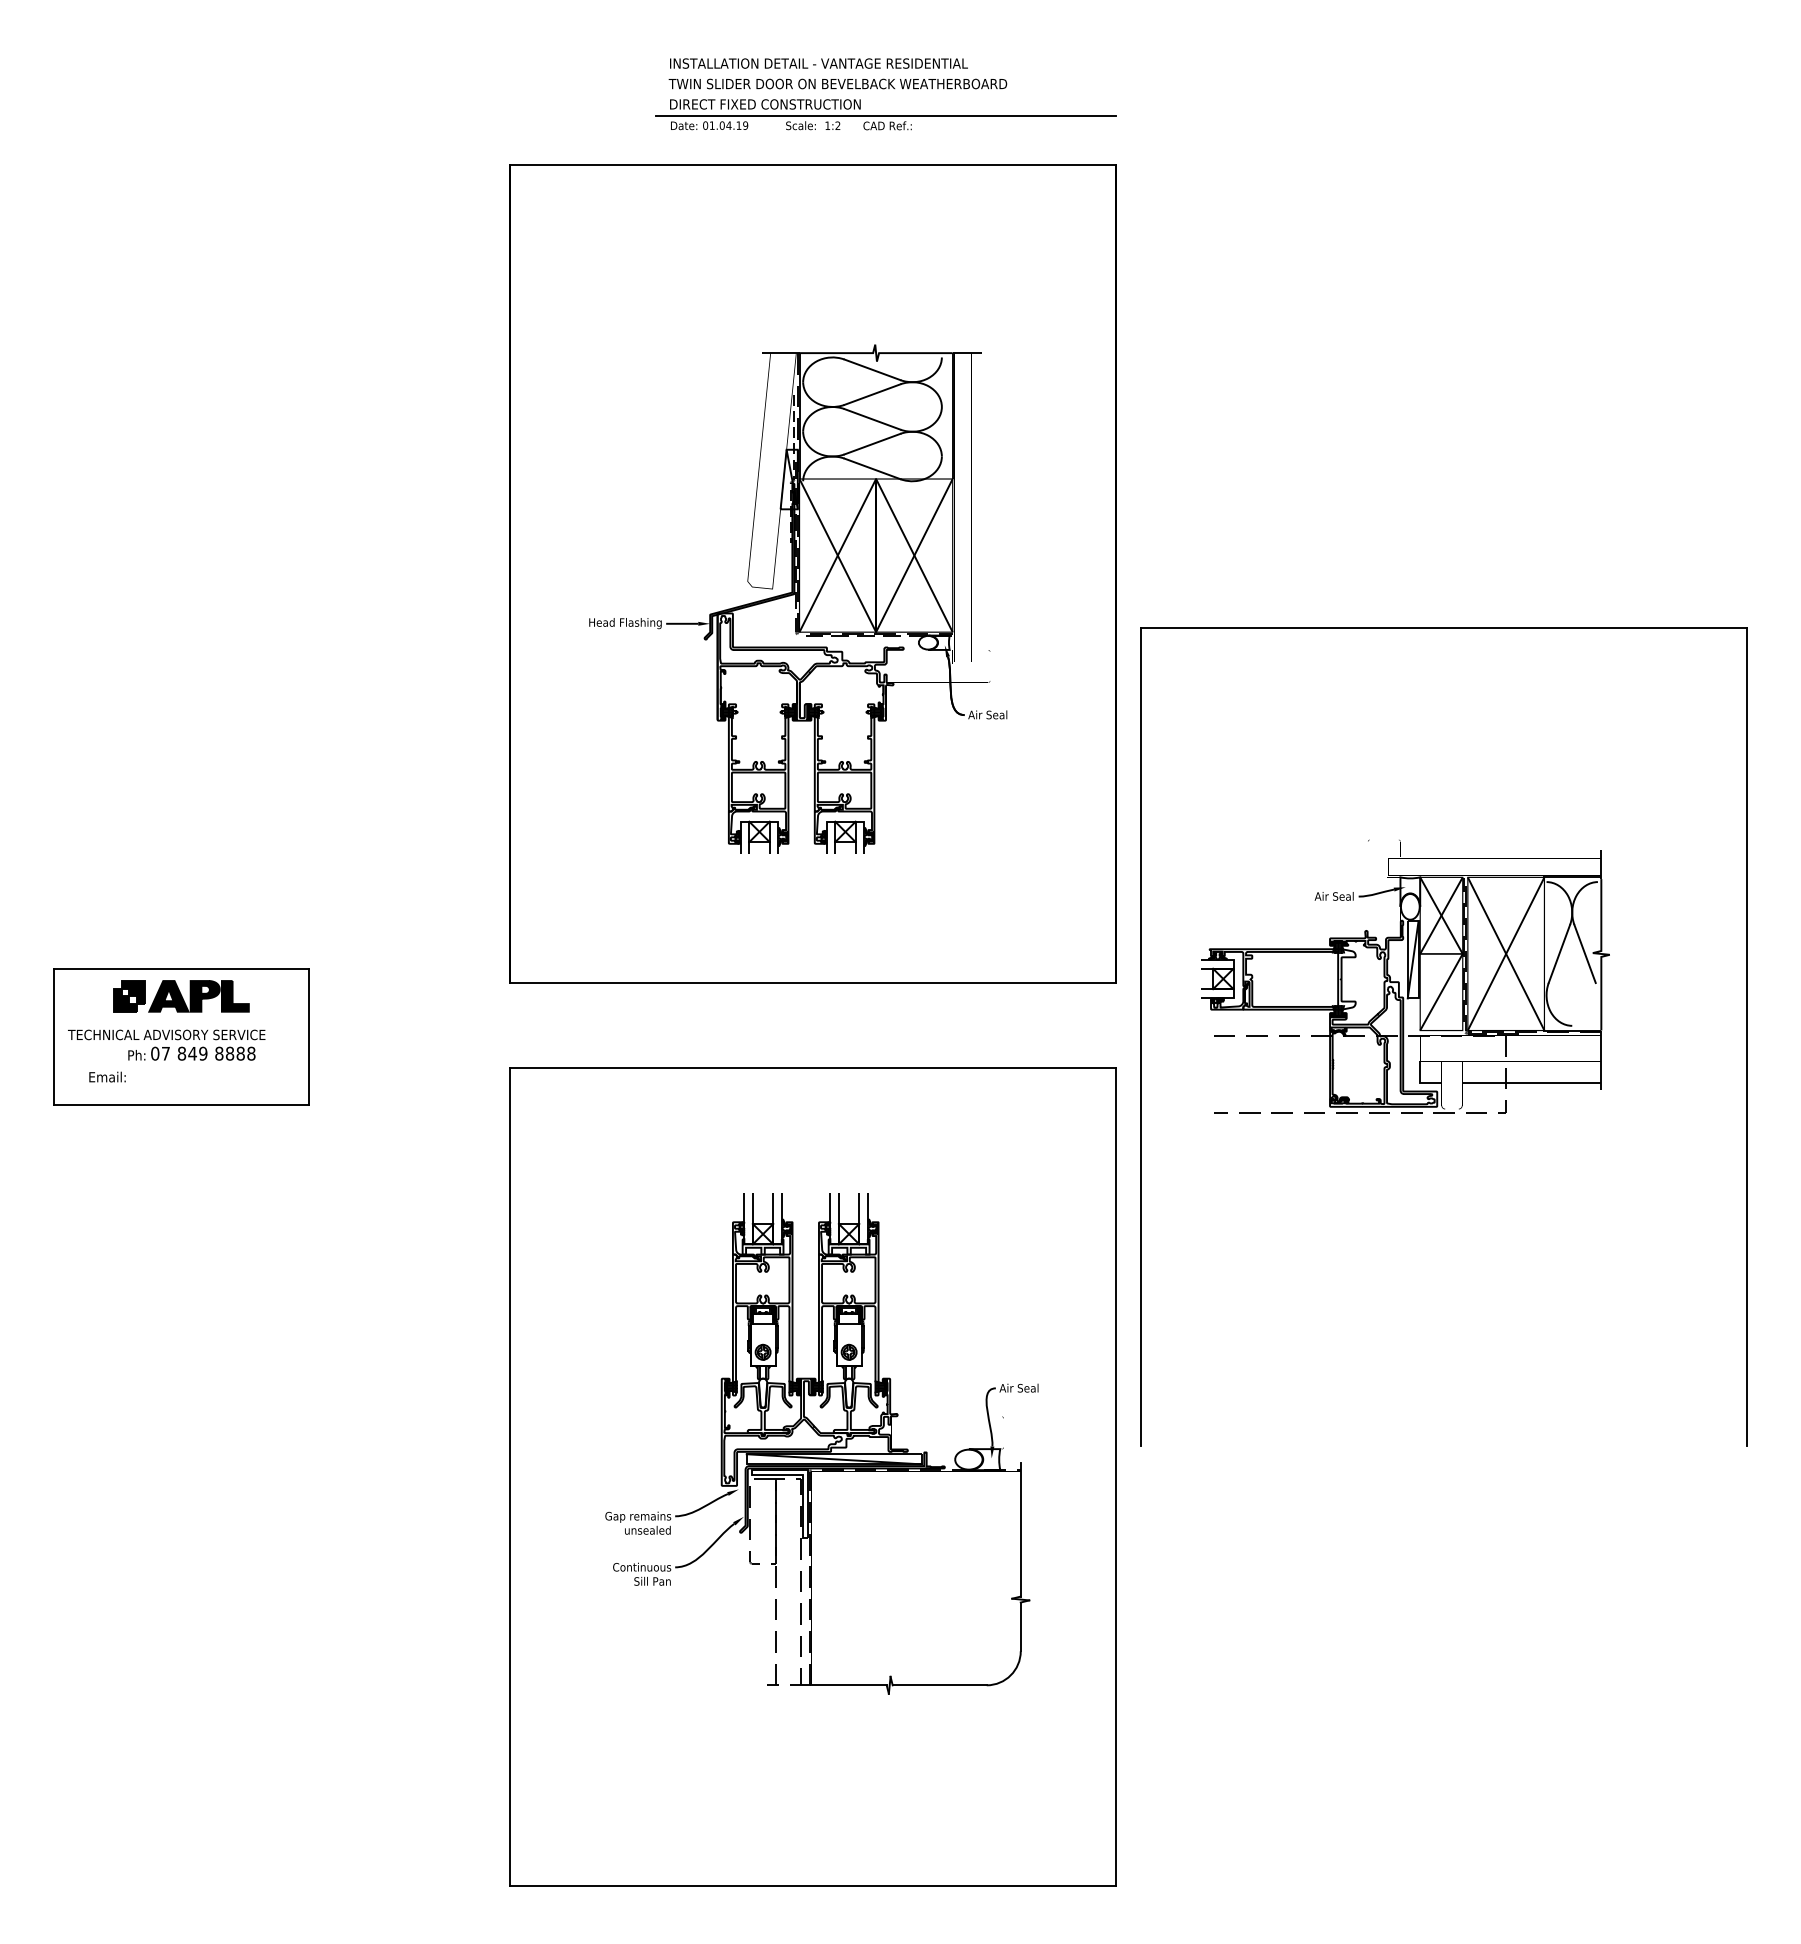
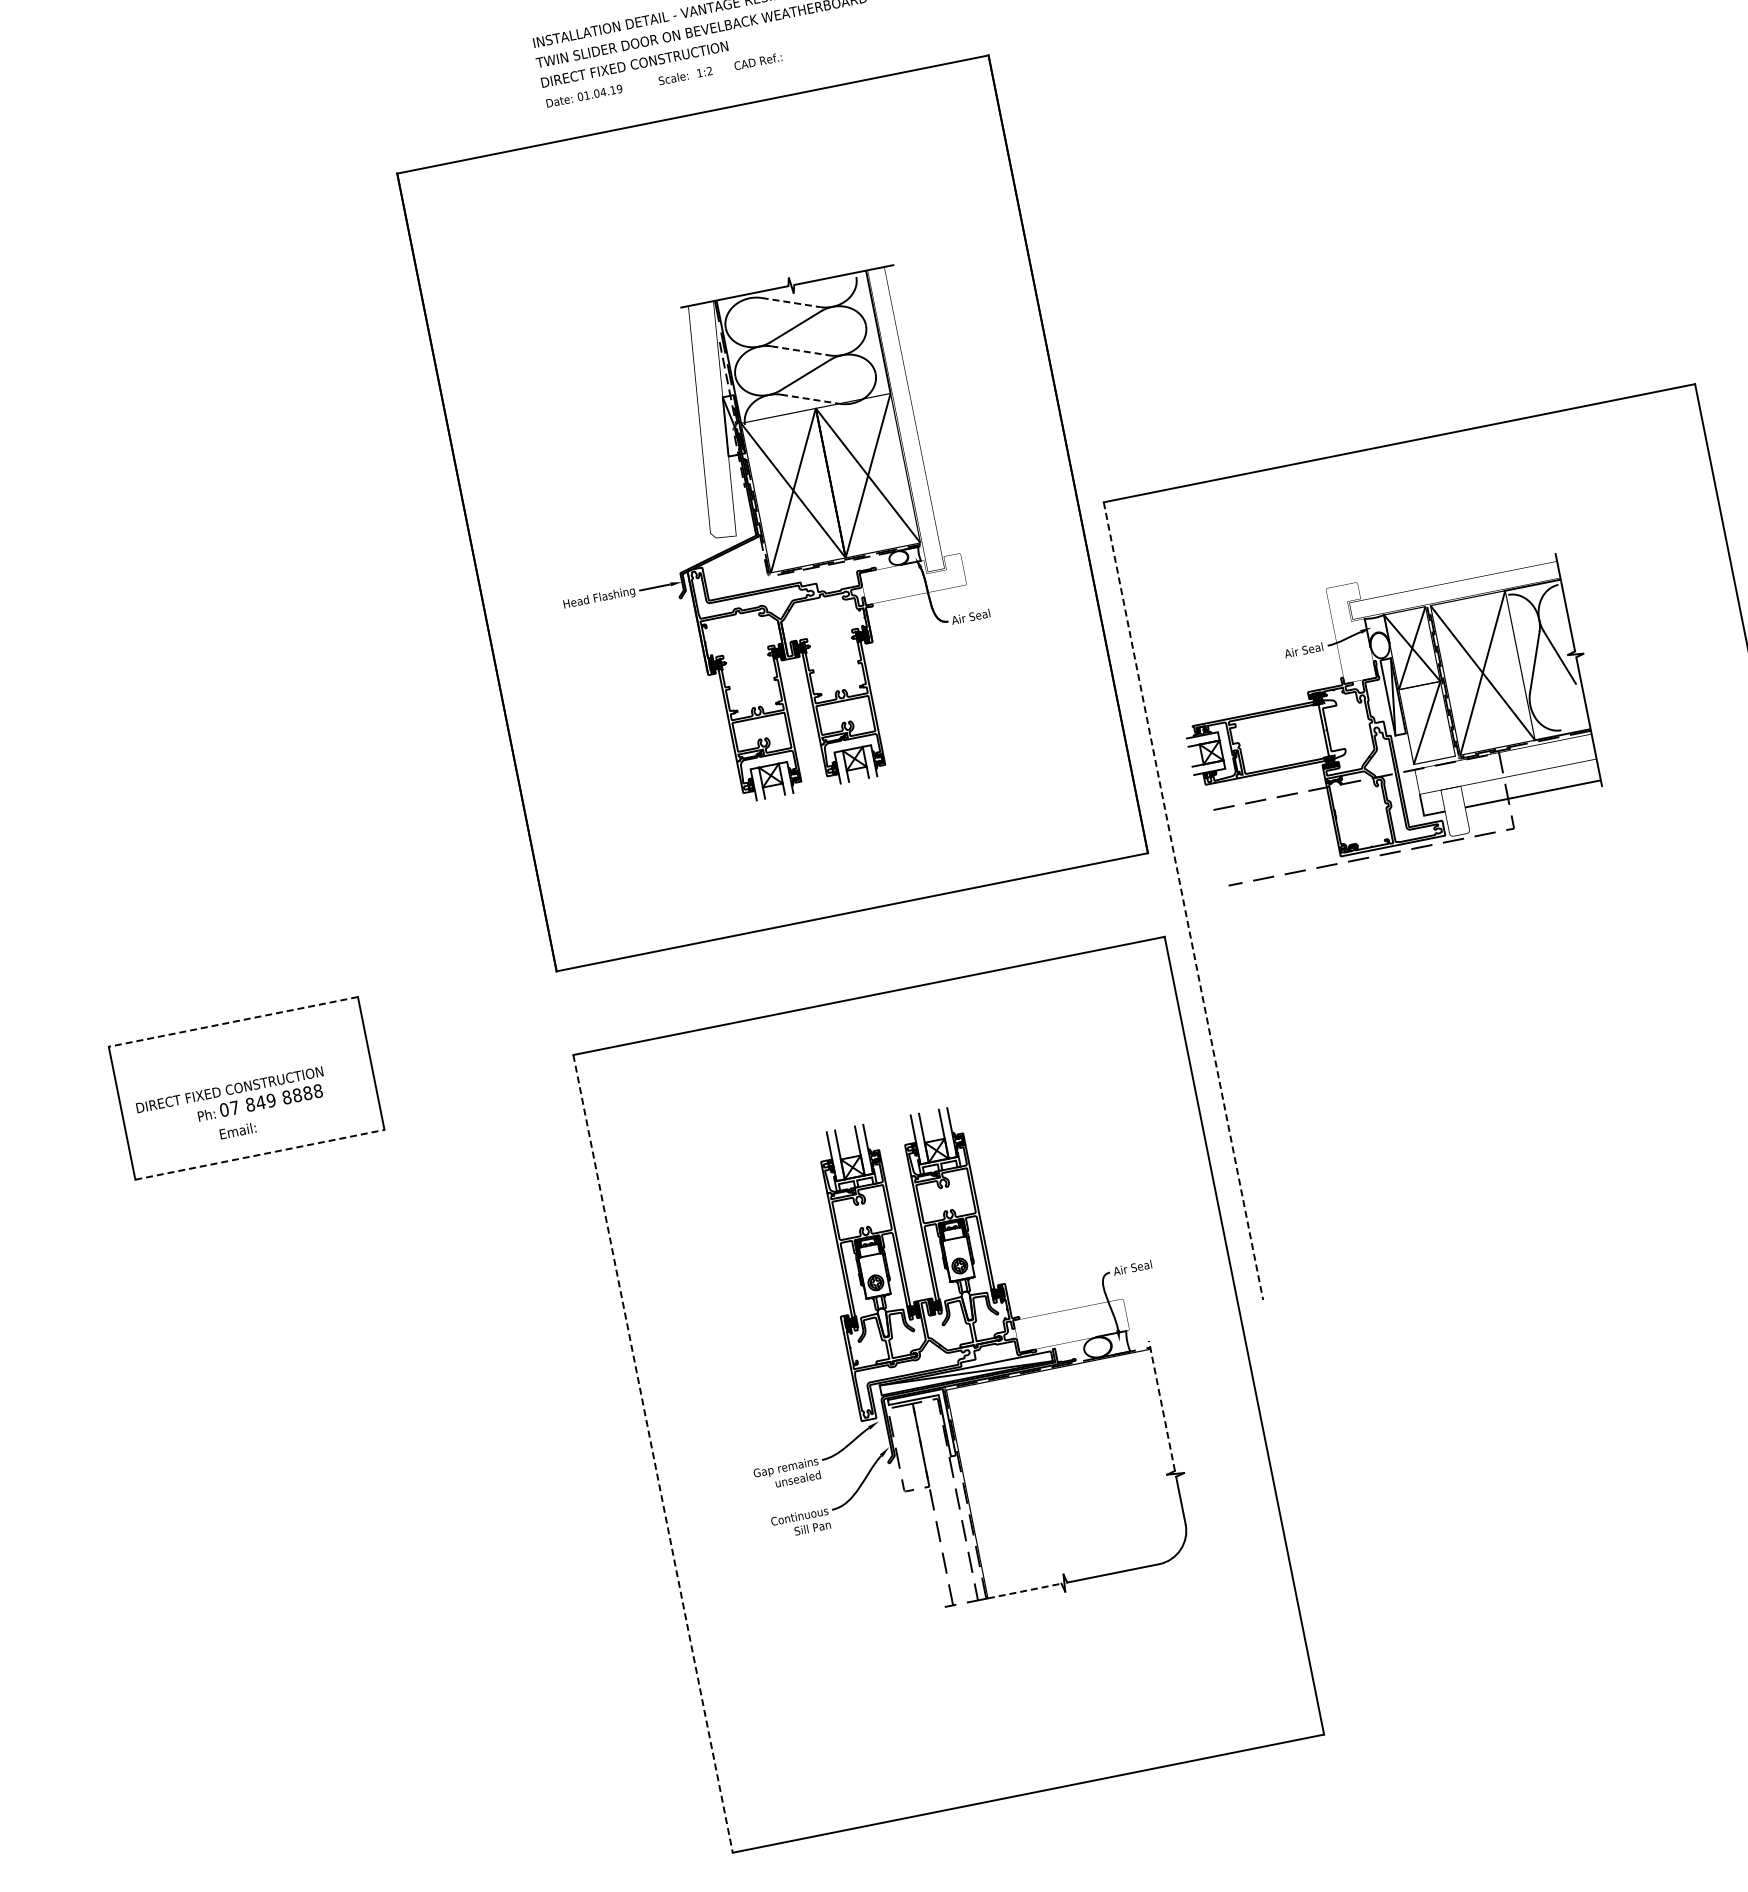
line: (885, 116) -> (754, 52), removed
line: (872, 369) -> (790, 302), solid -> dashed
line: (872, 419) -> (800, 351), solid -> dashed
line: (872, 468) -> (810, 398), solid -> dashed
line: (181, 968) -> (233, 1021), solid -> dashed
part: (1405, 976) -> (1388, 714), moved
part: (181, 996) -> (238, 1048), removed
text: (166, 1034) -> (231, 1088), TECHNICAL ADVISORY SERVICE -> DIRECT FIXED CONSTRUCTION
line: (1141, 1036) -> (1183, 900), solid -> dashed
text: (107, 1076) -> (237, 1130), moved
line: (181, 1104) -> (259, 1154), solid -> dashed
line: (509, 1477) -> (652, 1454), solid -> dashed
line: (1020, 1529) -> (1161, 1405), solid -> dashed
line: (849, 1685) -> (1025, 1591), solid -> dashed

